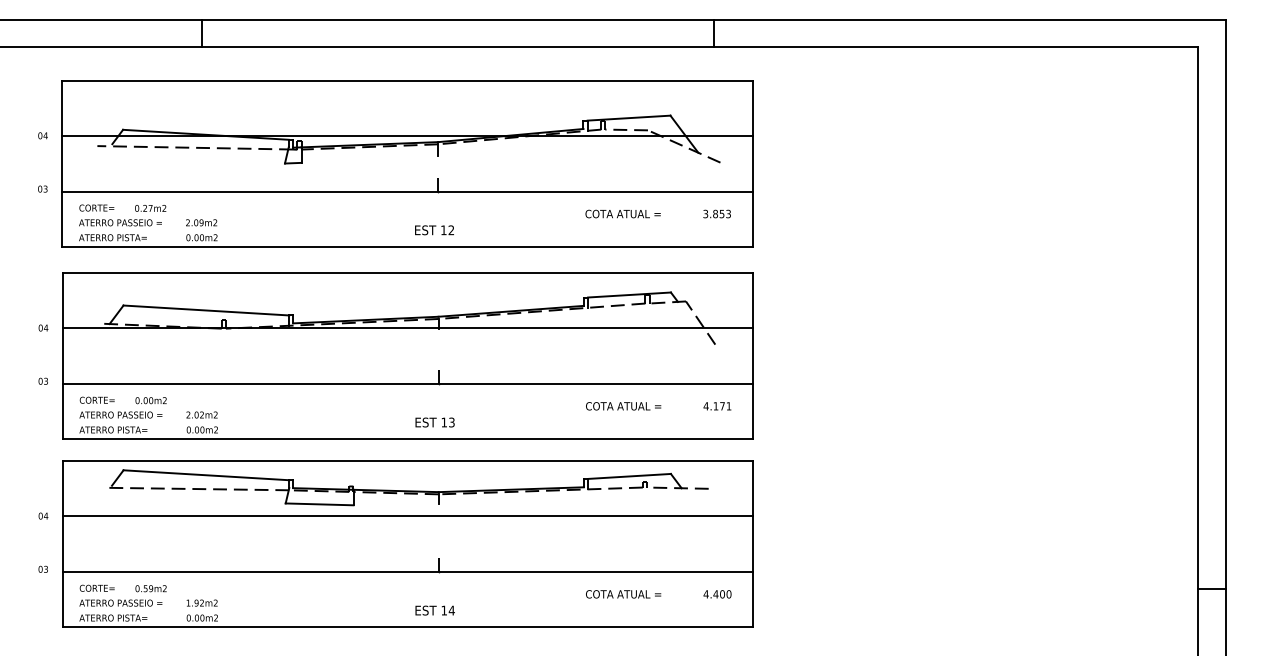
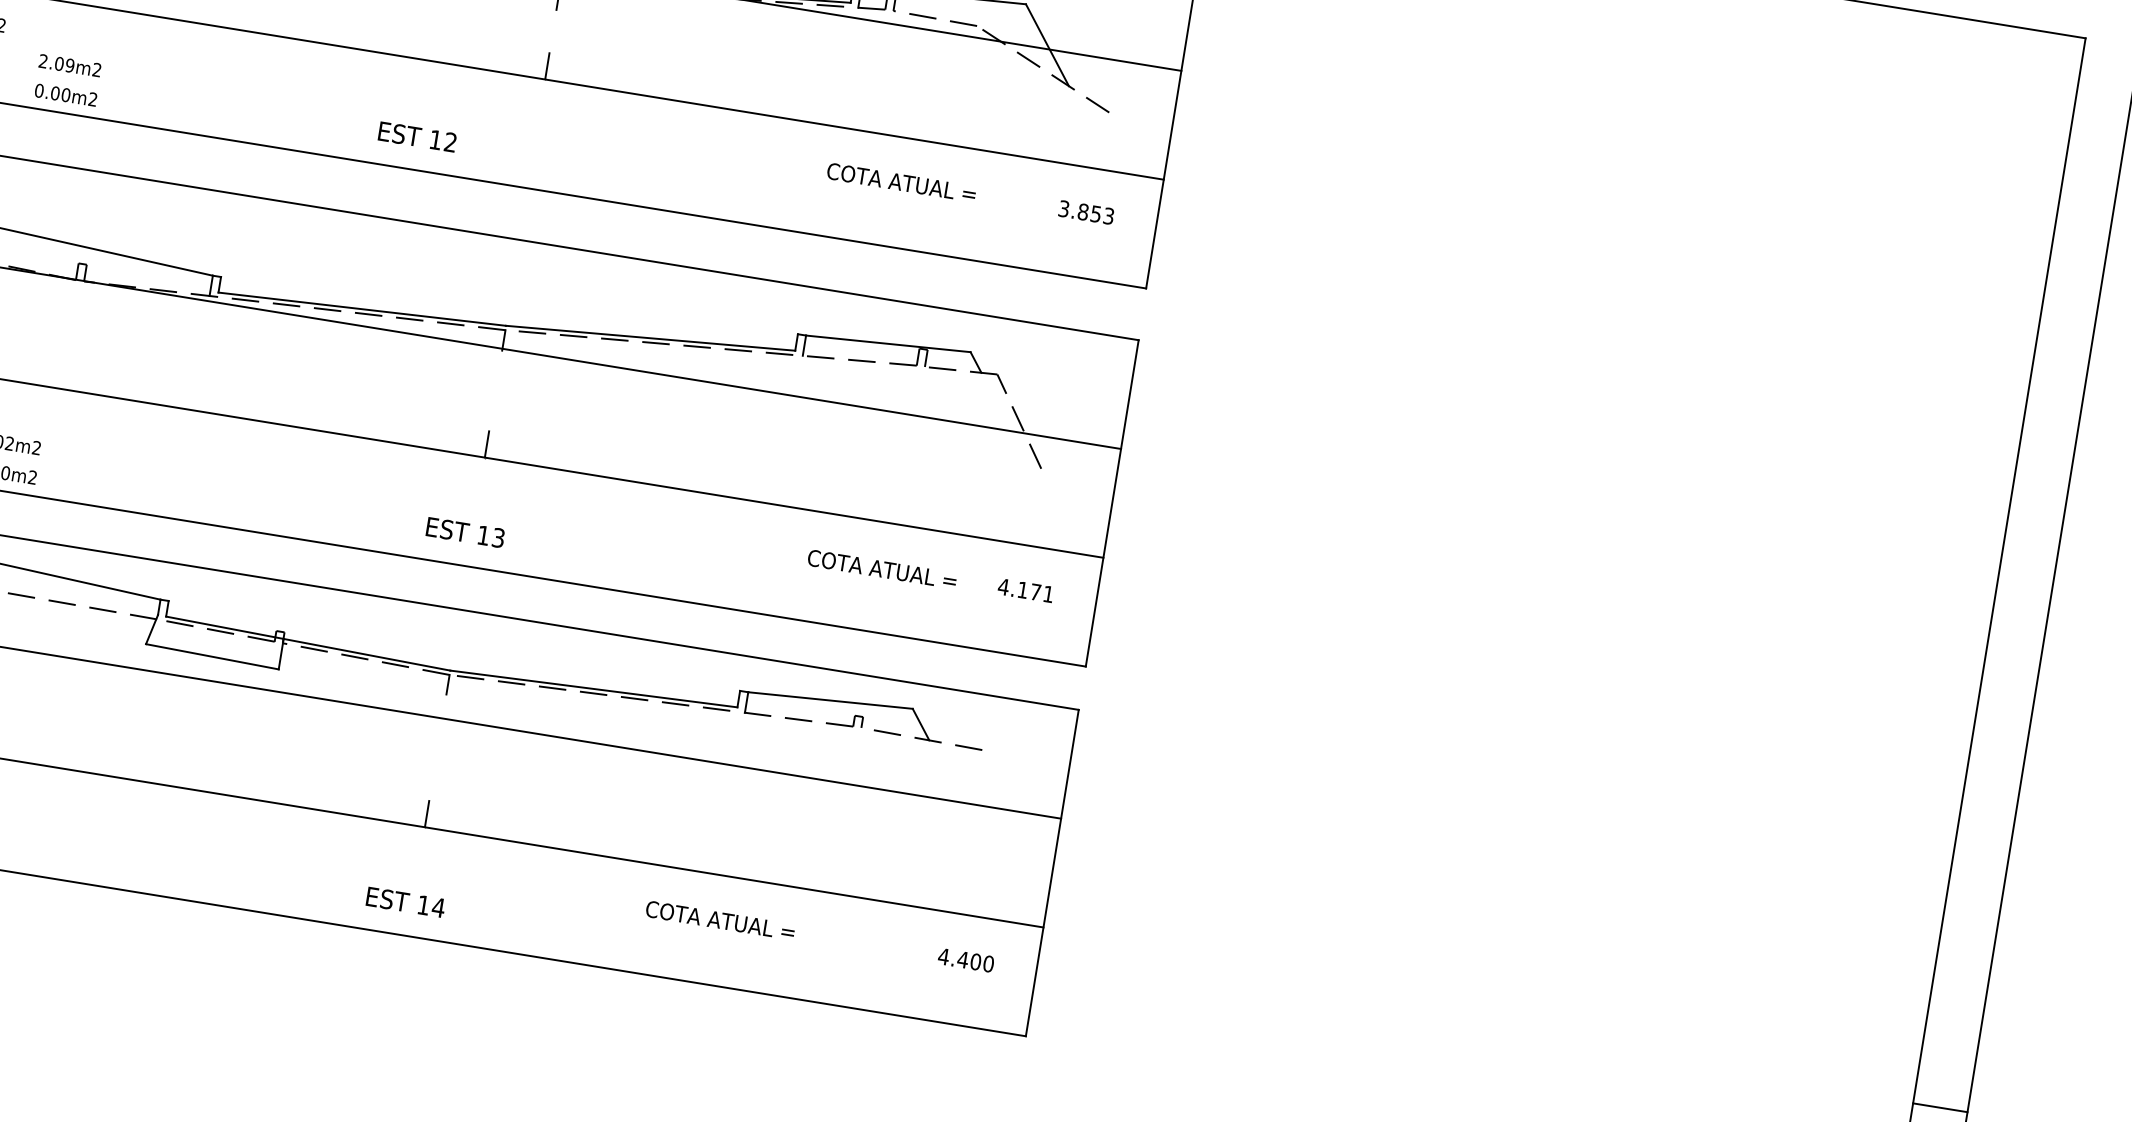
text: (434, 230) -> (417, 137), moved
text: (623, 406) -> (881, 569), moved
text: (623, 594) -> (720, 920), moved

